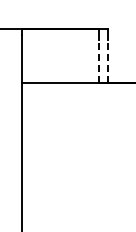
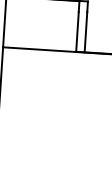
line: (108, 60) -> (86, 31), dashed -> solid
line: (99, 61) -> (77, 31), dashed -> solid

